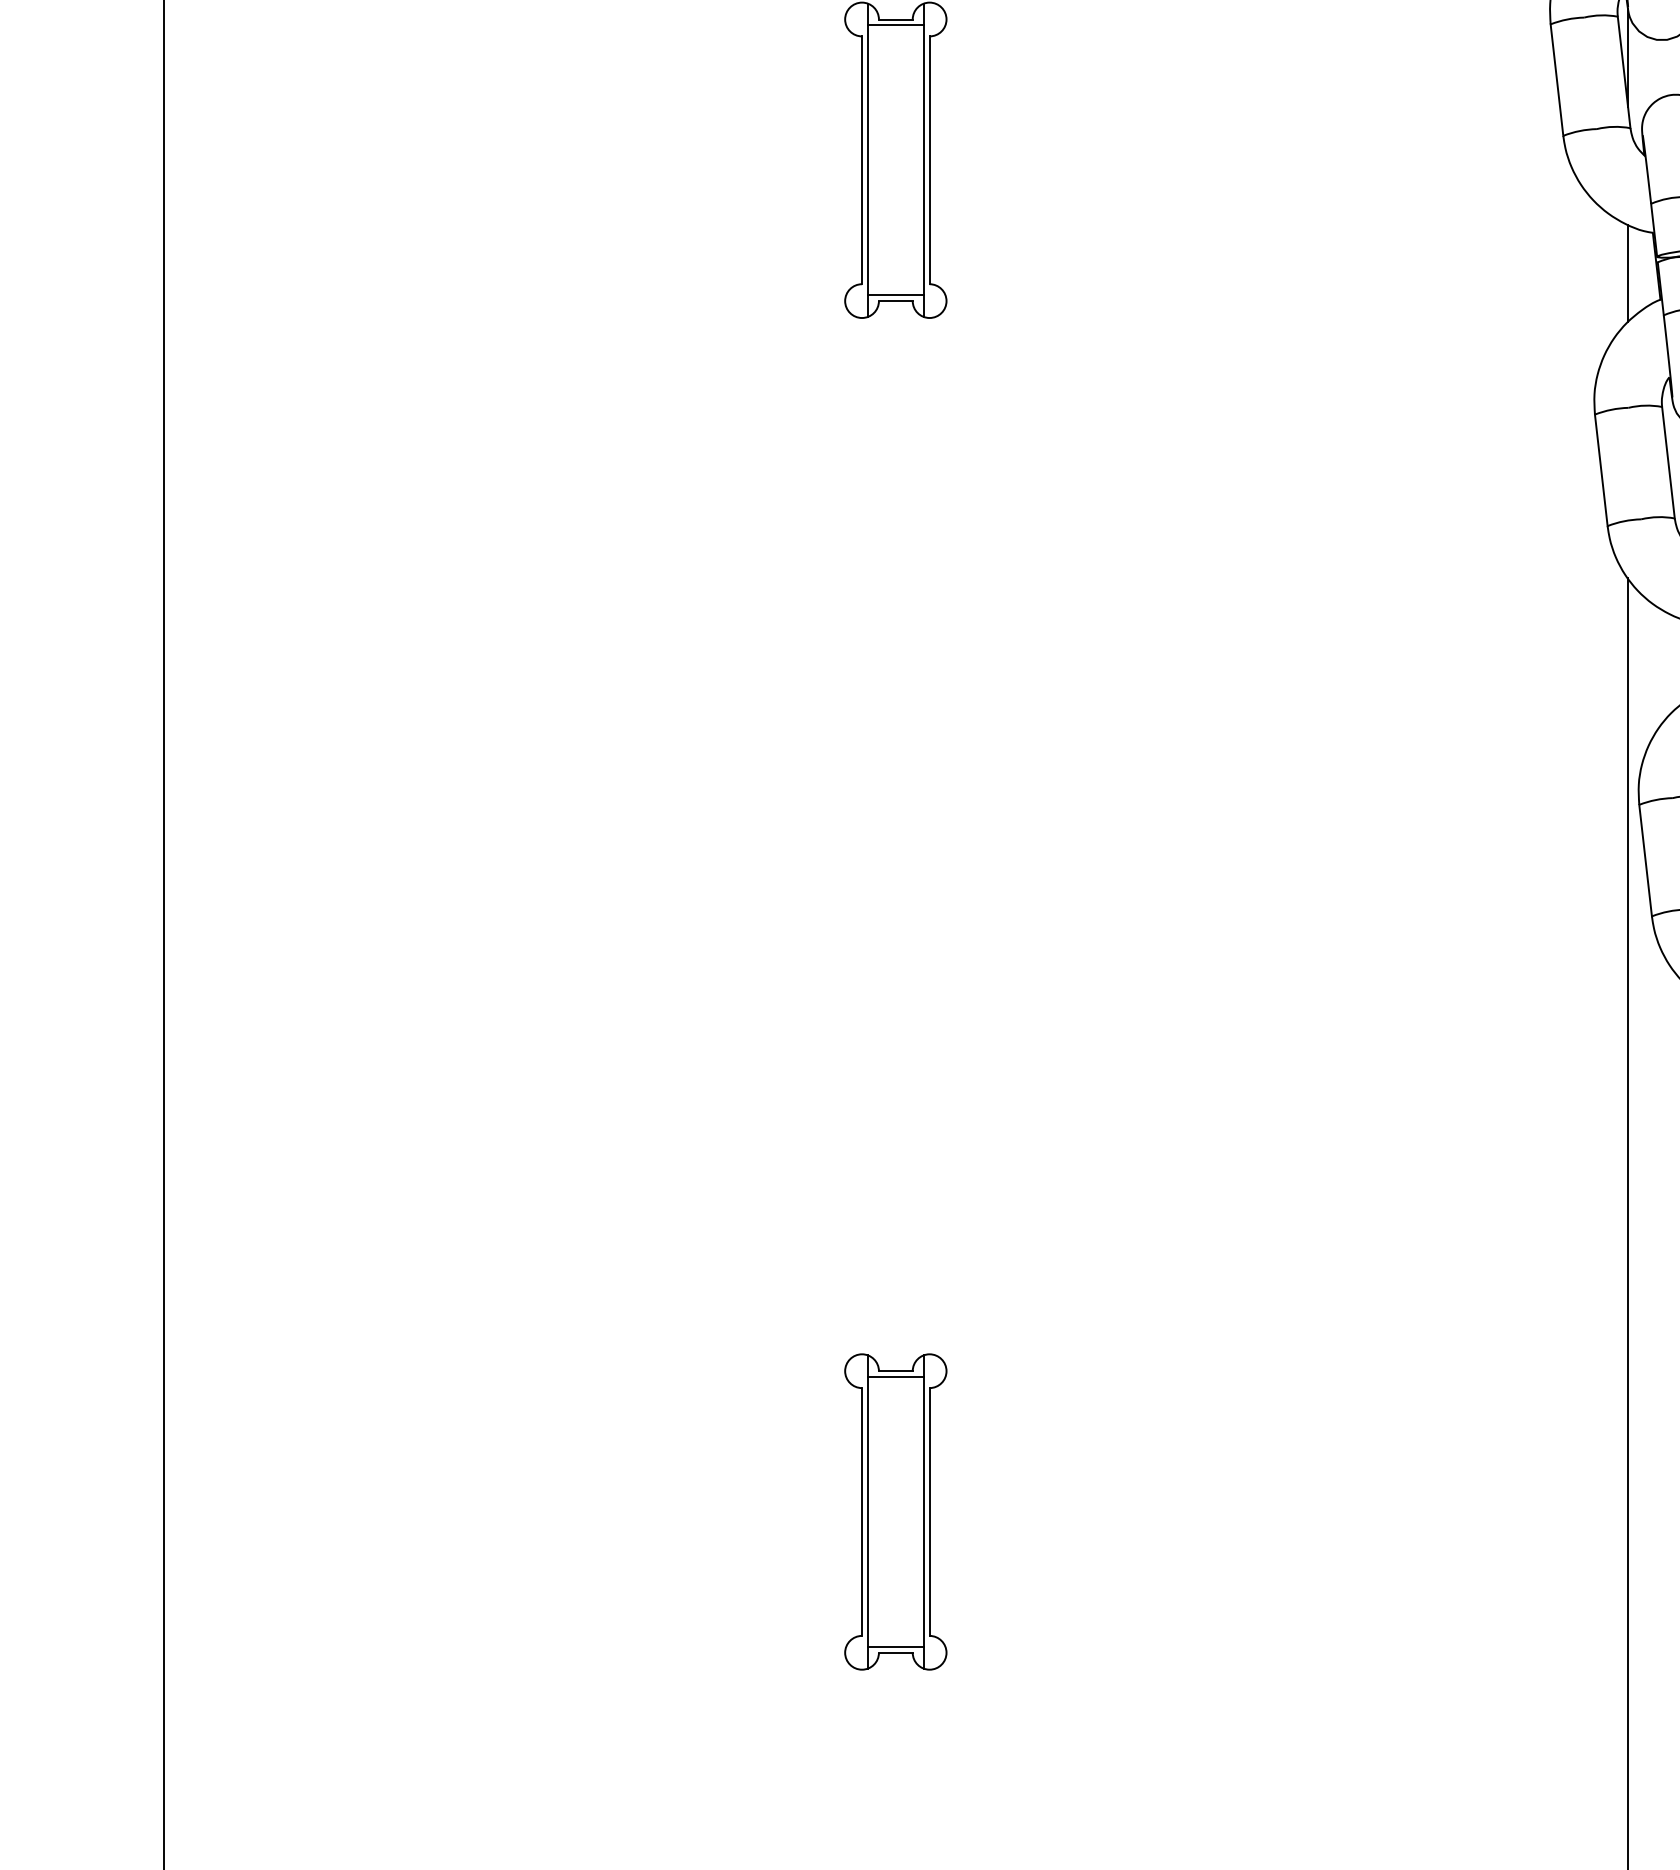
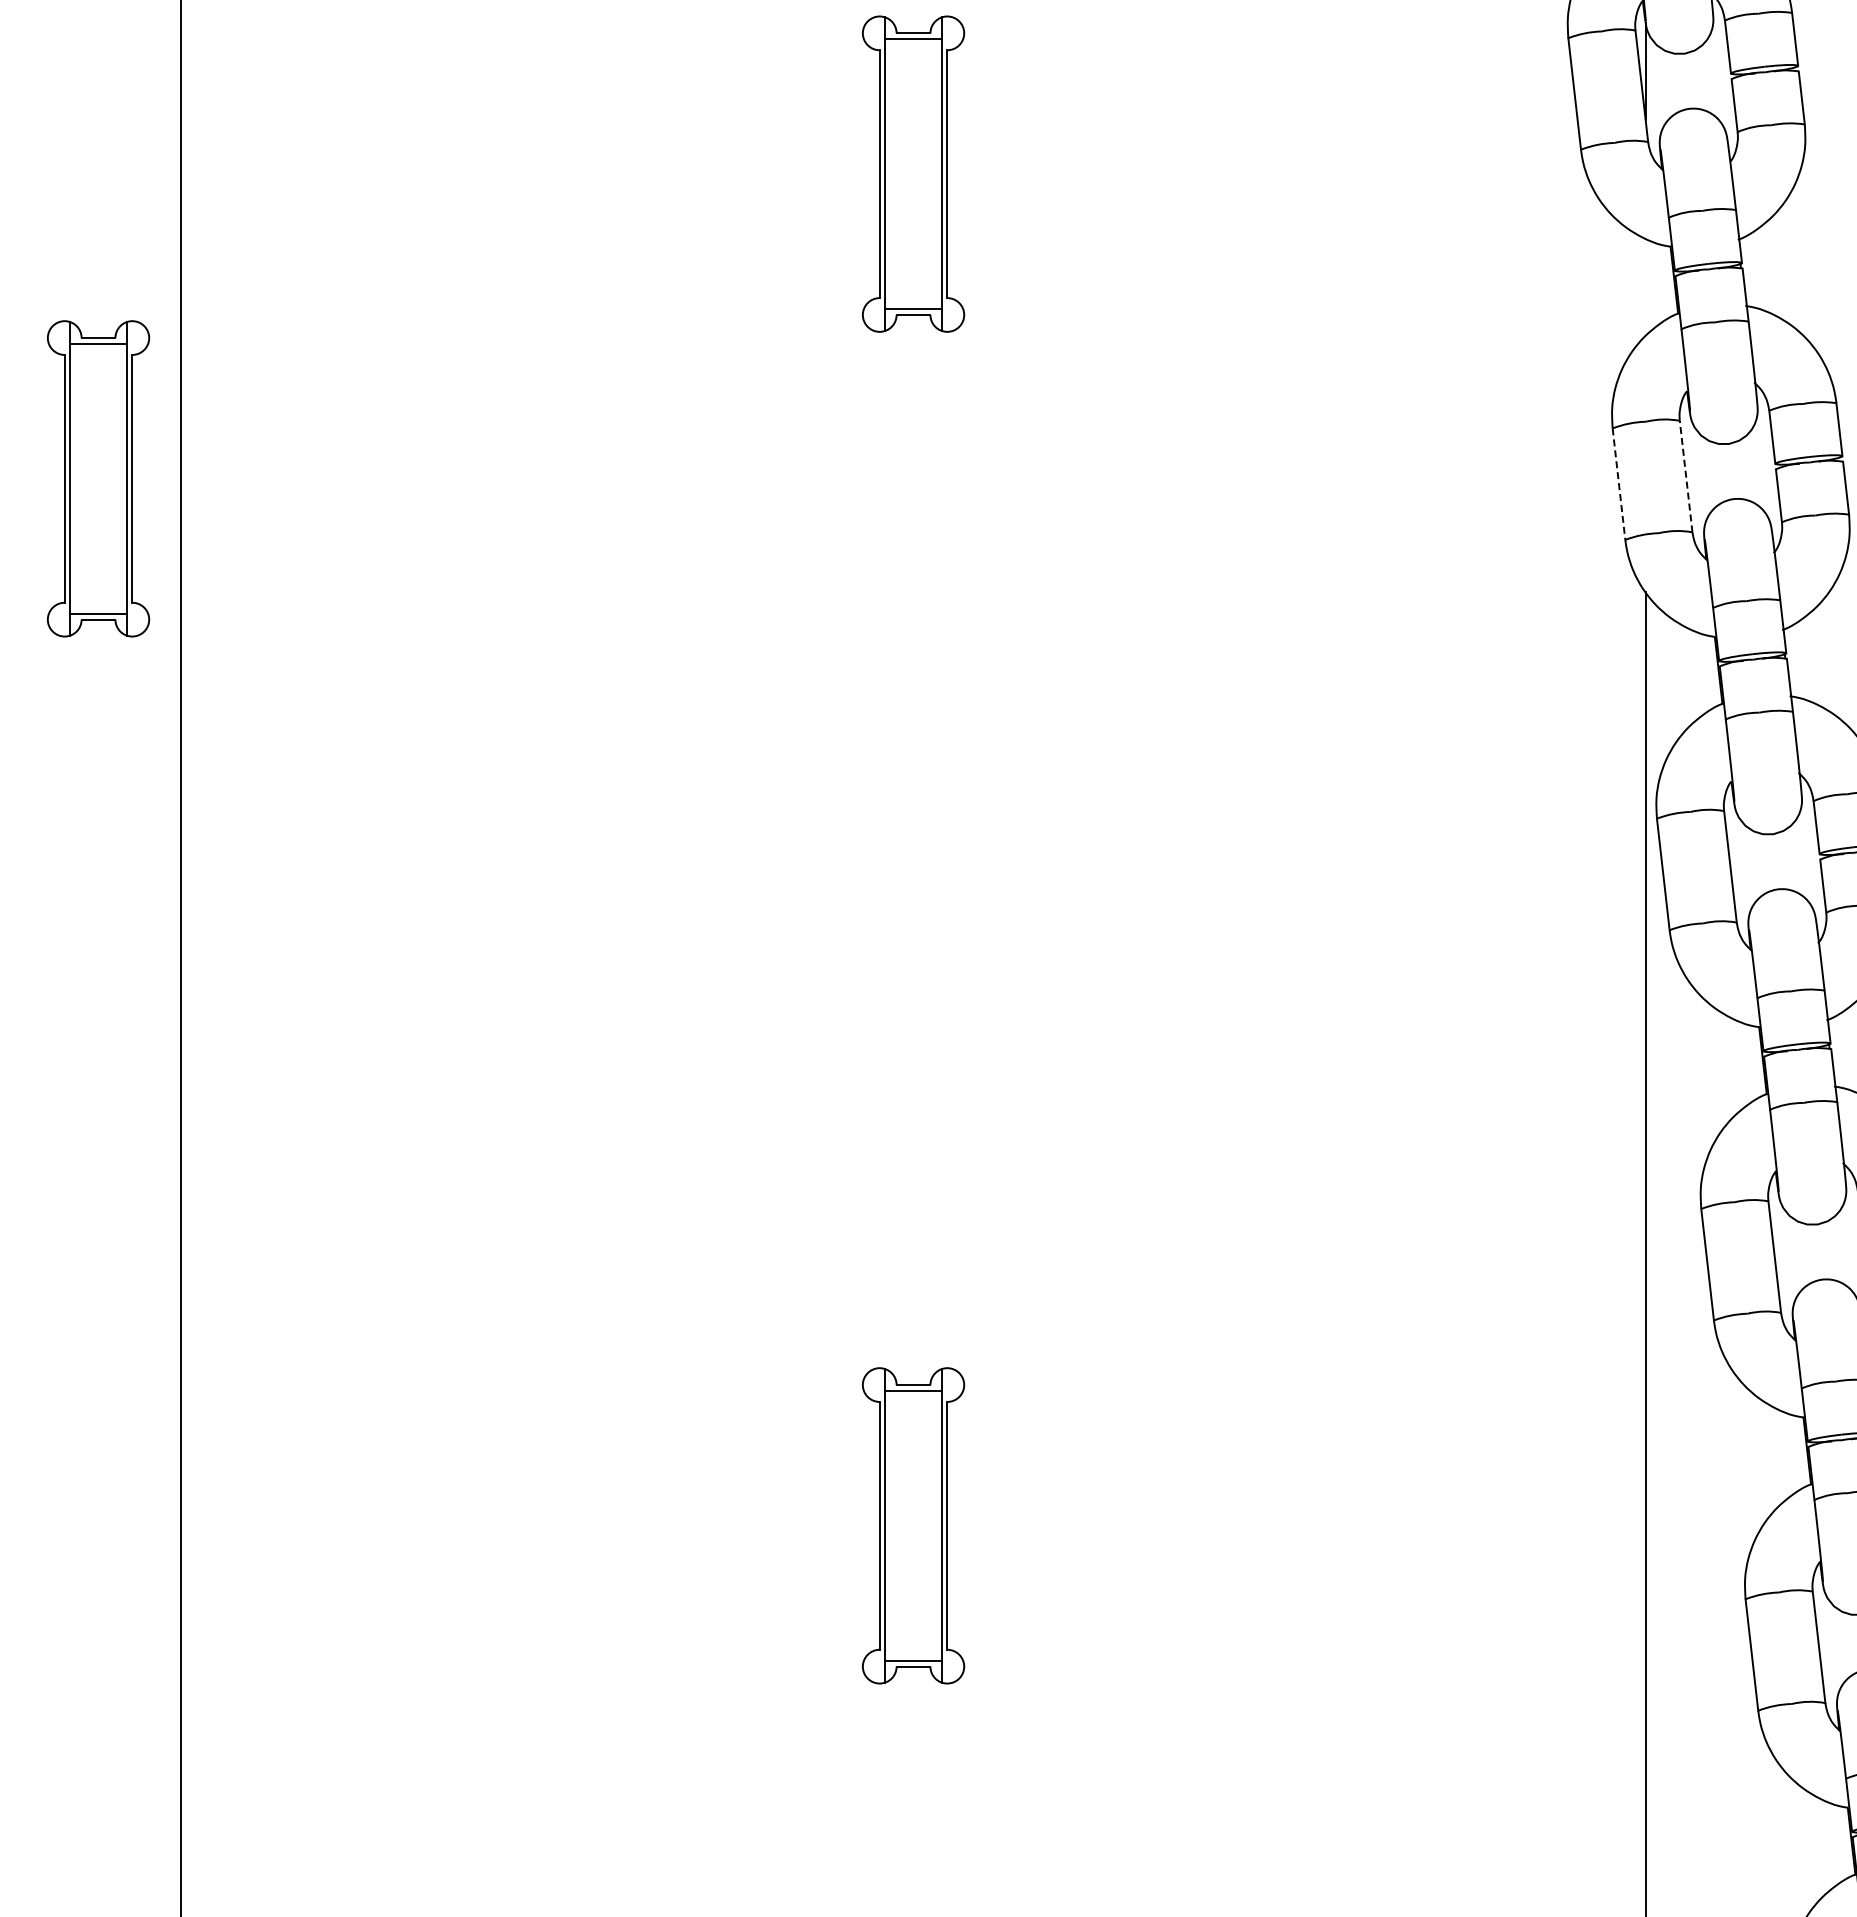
line: (1627, 272) -> (1645, 286), removed
line: (1668, 462) -> (1686, 476), solid -> dashed
part: (80, 464) -> (98, 478), added
line: (1601, 470) -> (1619, 484), solid -> dashed

